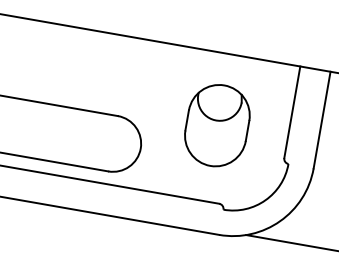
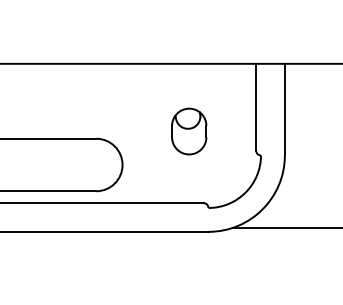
part: (216, 125) -> (188, 131), size x0.6

